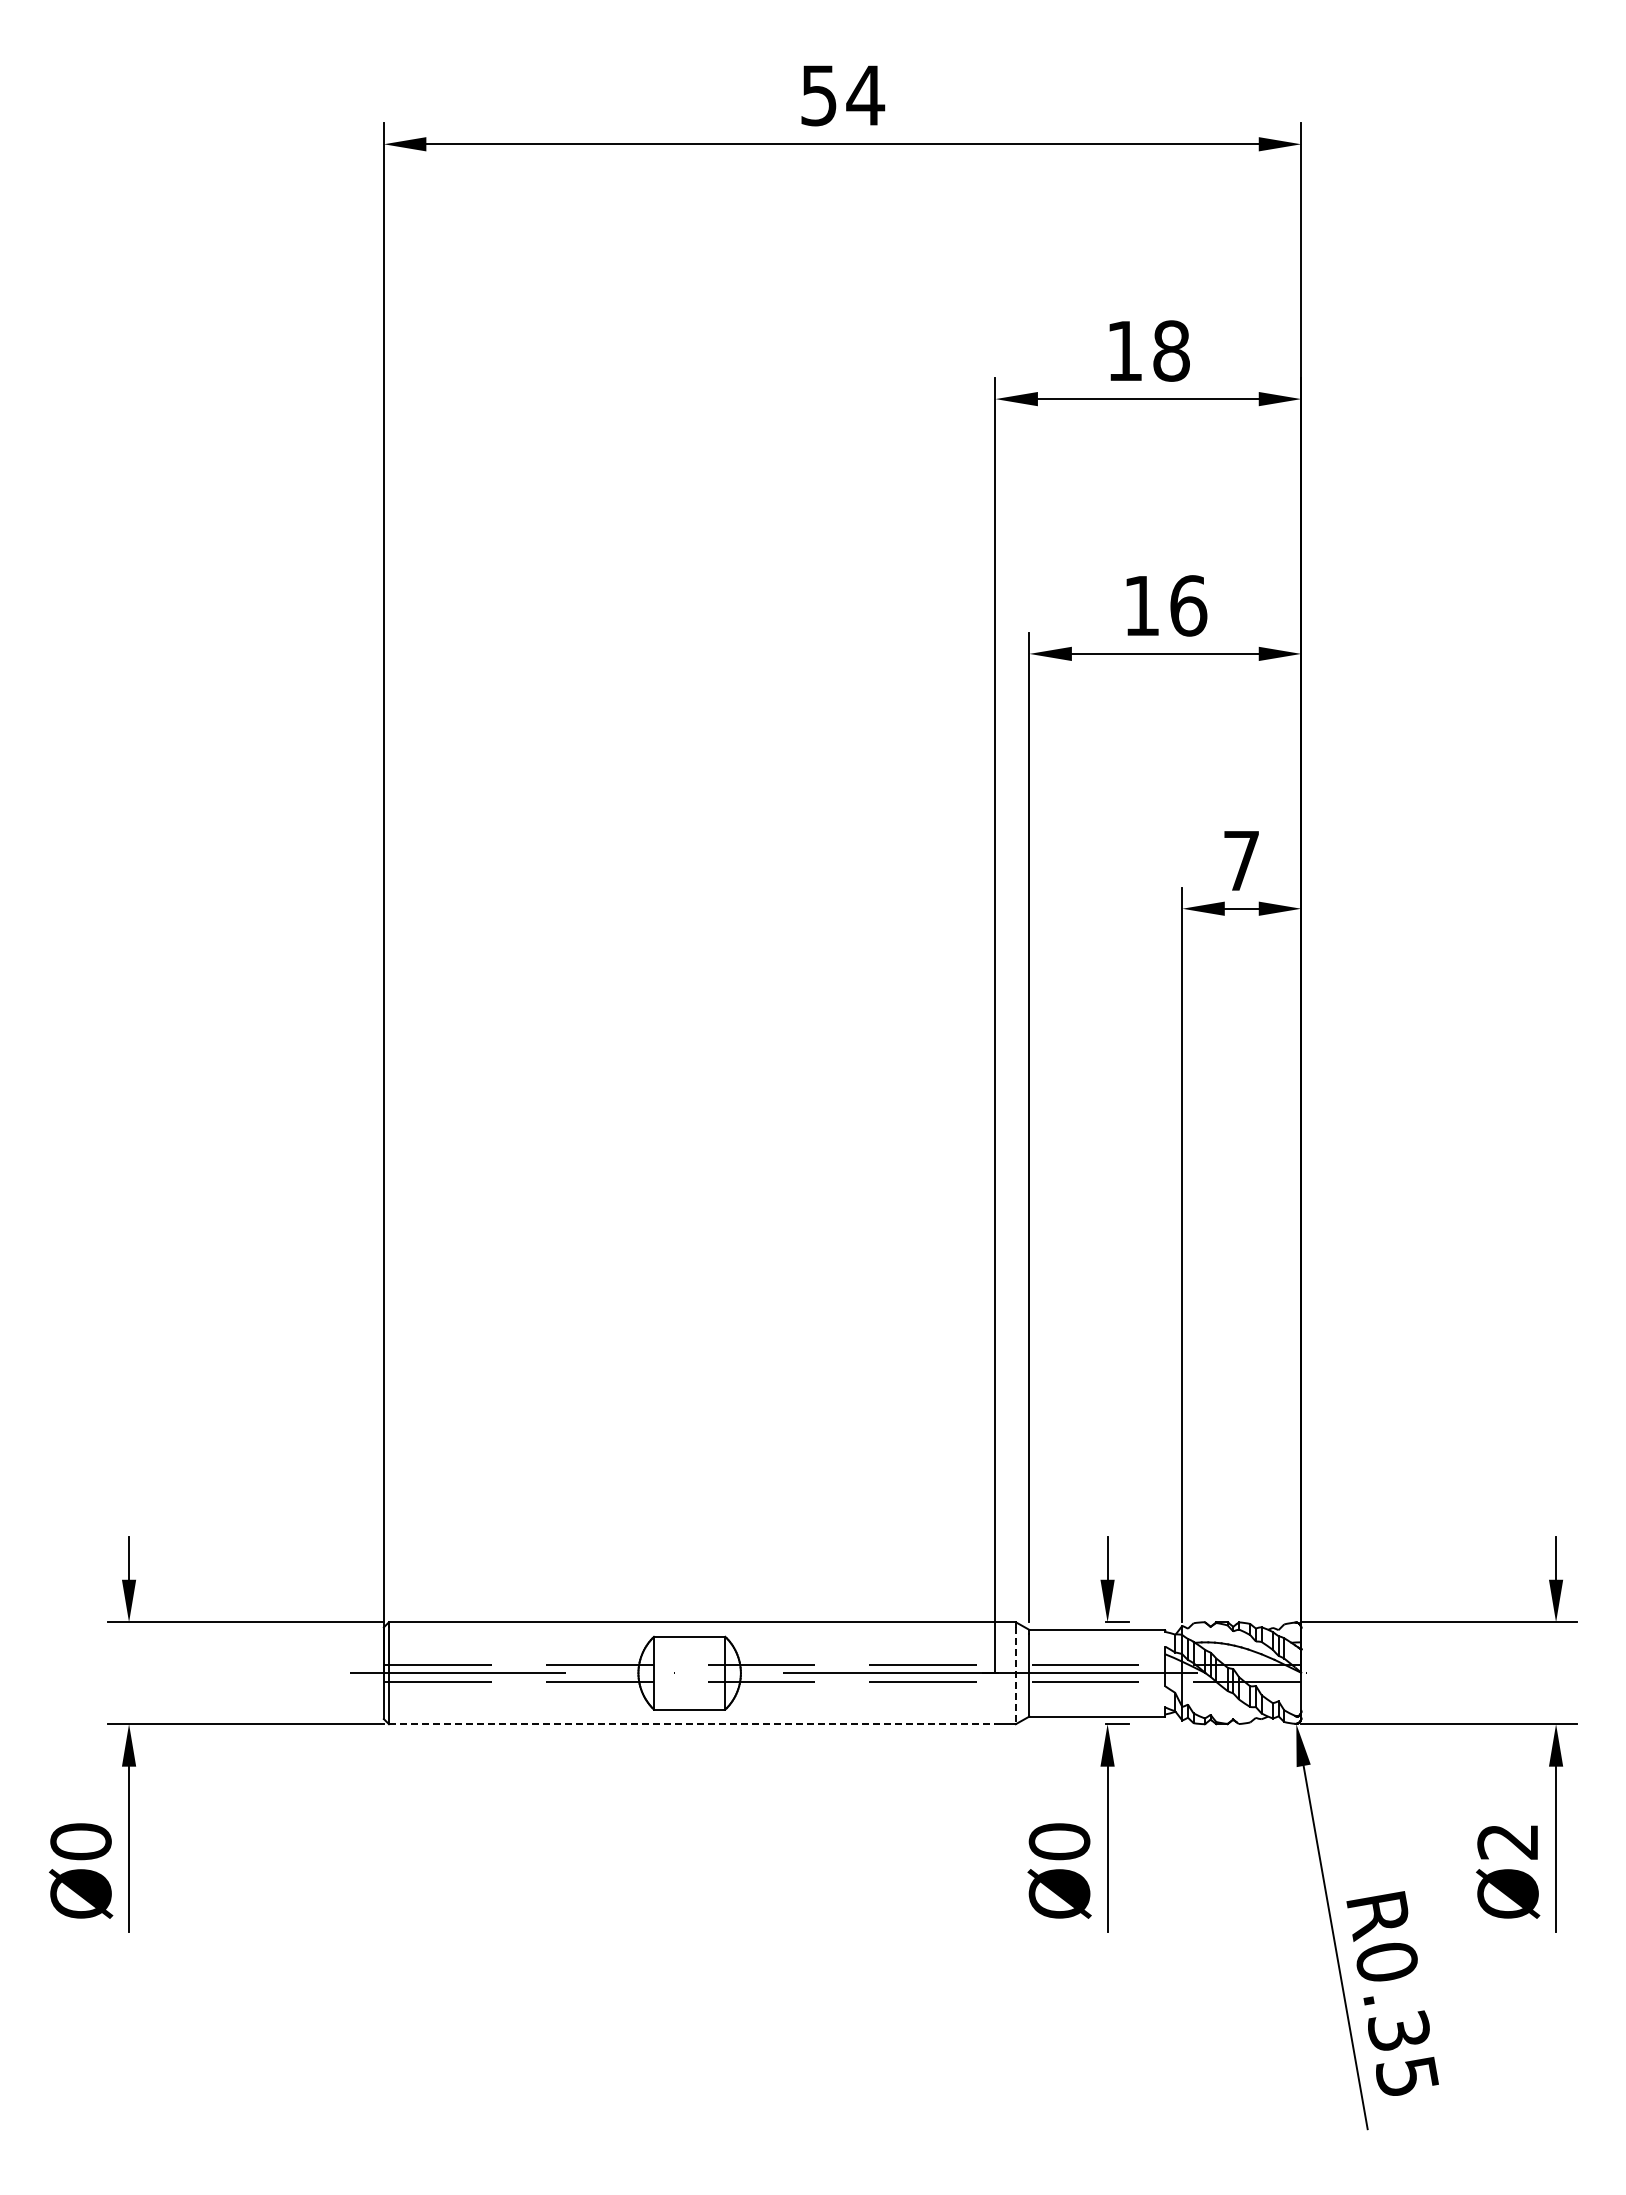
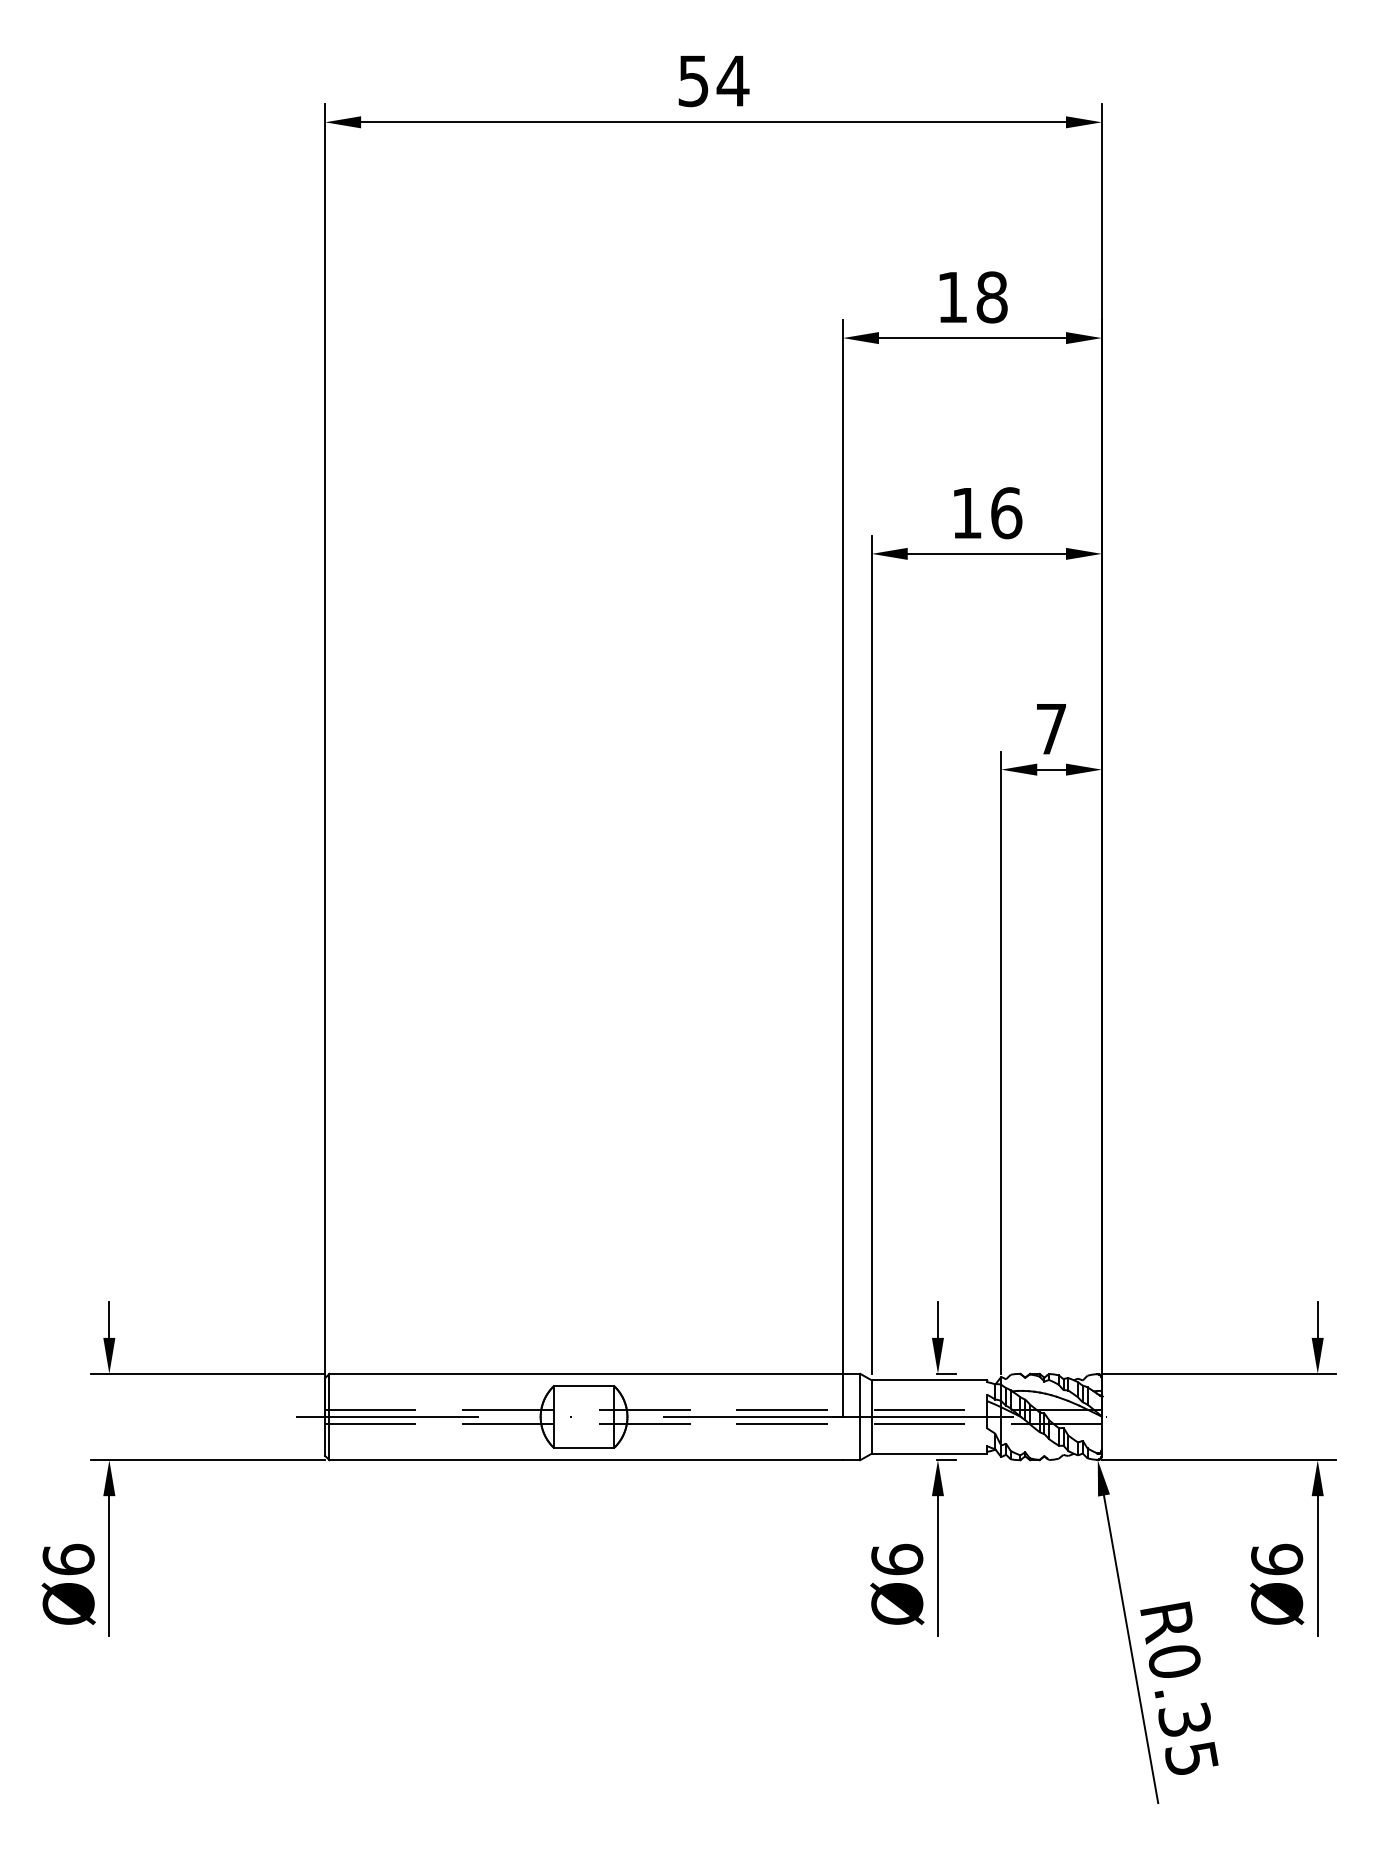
line: (1015, 1675) -> (859, 1418), dashed -> solid
line: (692, 1724) -> (586, 1460), dashed -> solid
text: (80, 1841) -> (68, 1559), Ø0 -> Ø6
text: (1059, 1841) -> (897, 1559), Ø0 -> Ø6
text: (1507, 1841) -> (1276, 1559), Ø2 -> Ø6

